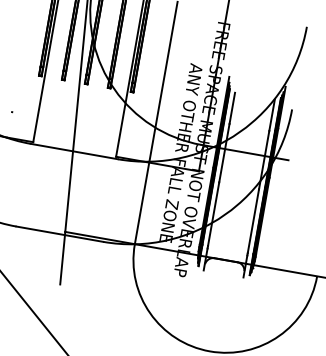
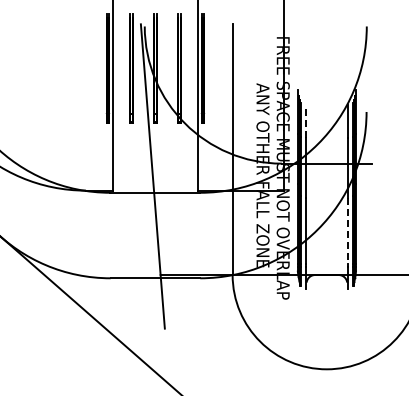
line: (232, 108) -> (306, 121), solid -> dashed
line: (253, 221) -> (347, 231), solid -> dashed

